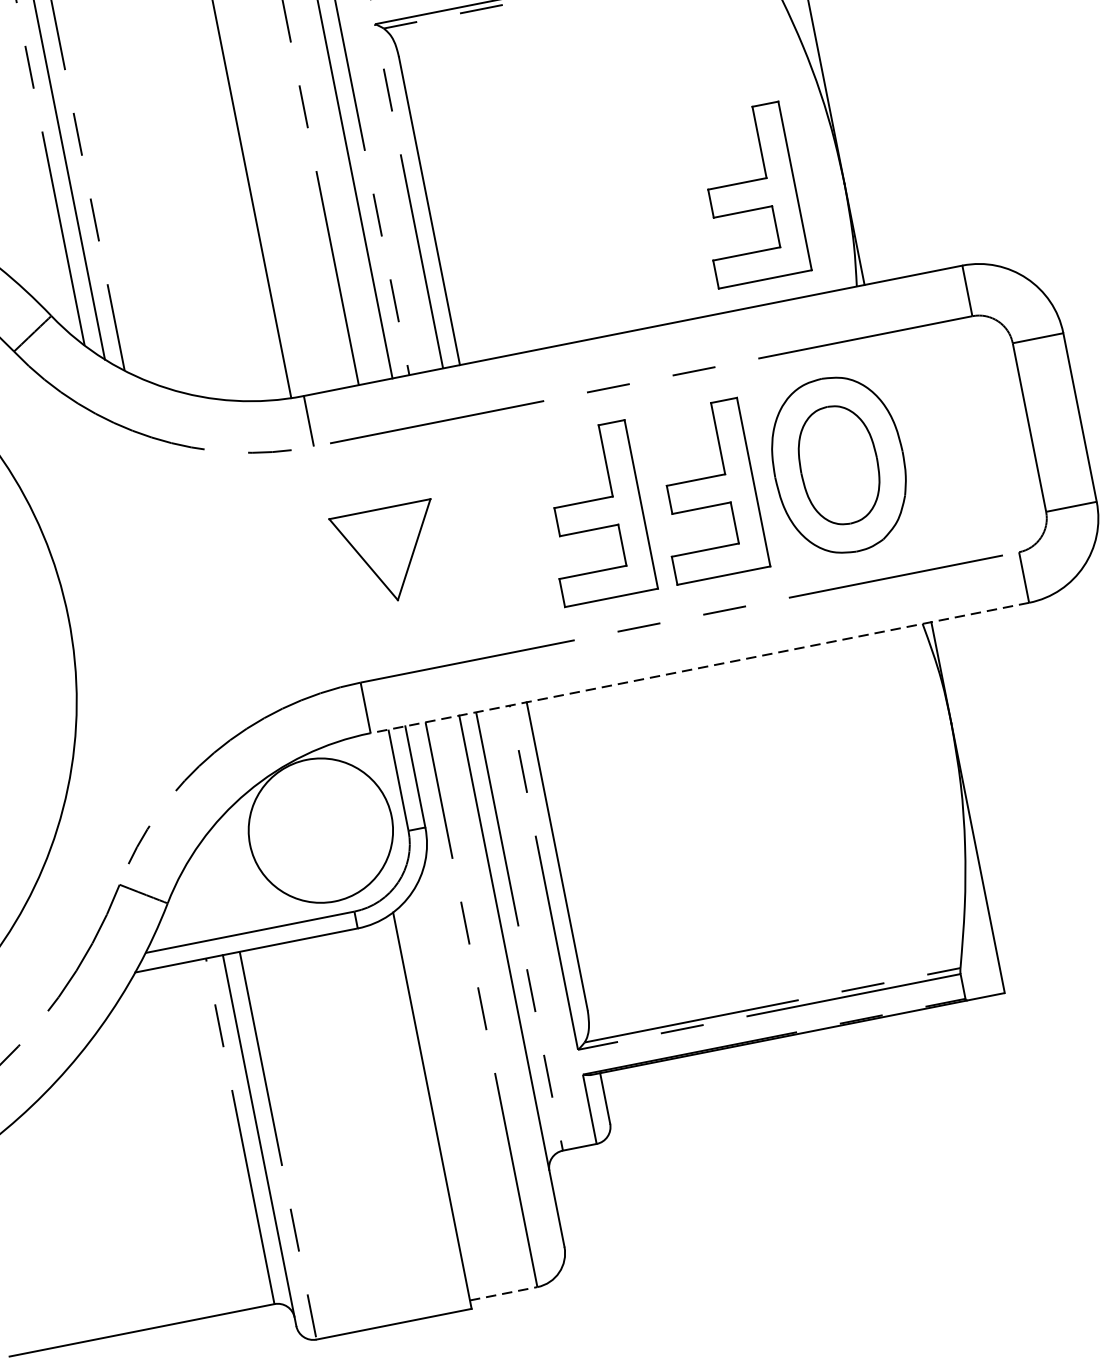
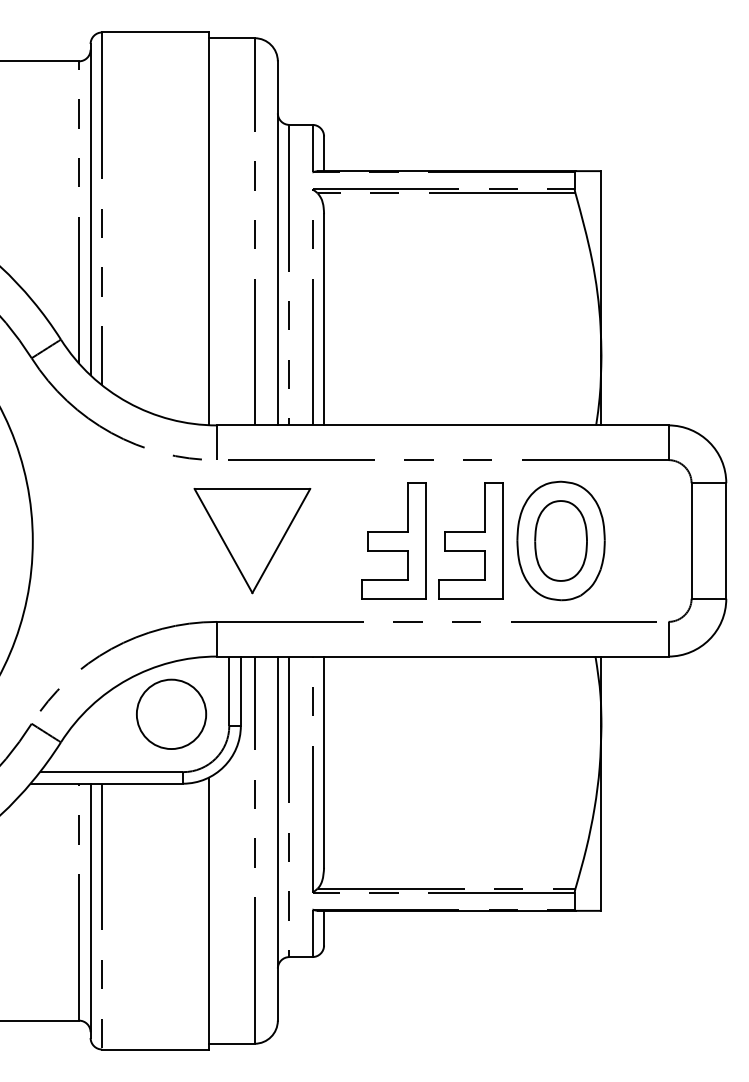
part: (748, 194) -> (536, 350), removed
part: (389, 555) -> (252, 541), size x1.67
line: (699, 667) -> (442, 656), dashed -> solid
circle: (320, 830) -> (171, 714), size x0.71
line: (504, 1293) -> (232, 1043), dashed -> solid

